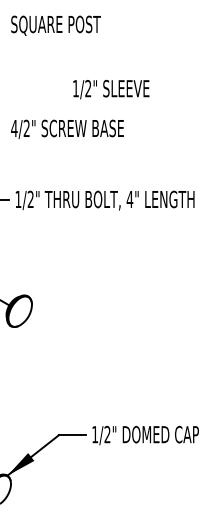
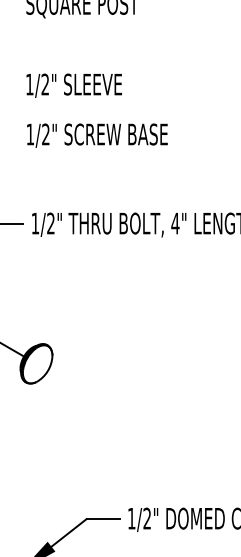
text: (111, 89) -> (74, 85), moved
text: (14, 128) -> (30, 134), 4/2" -> 1/2"

